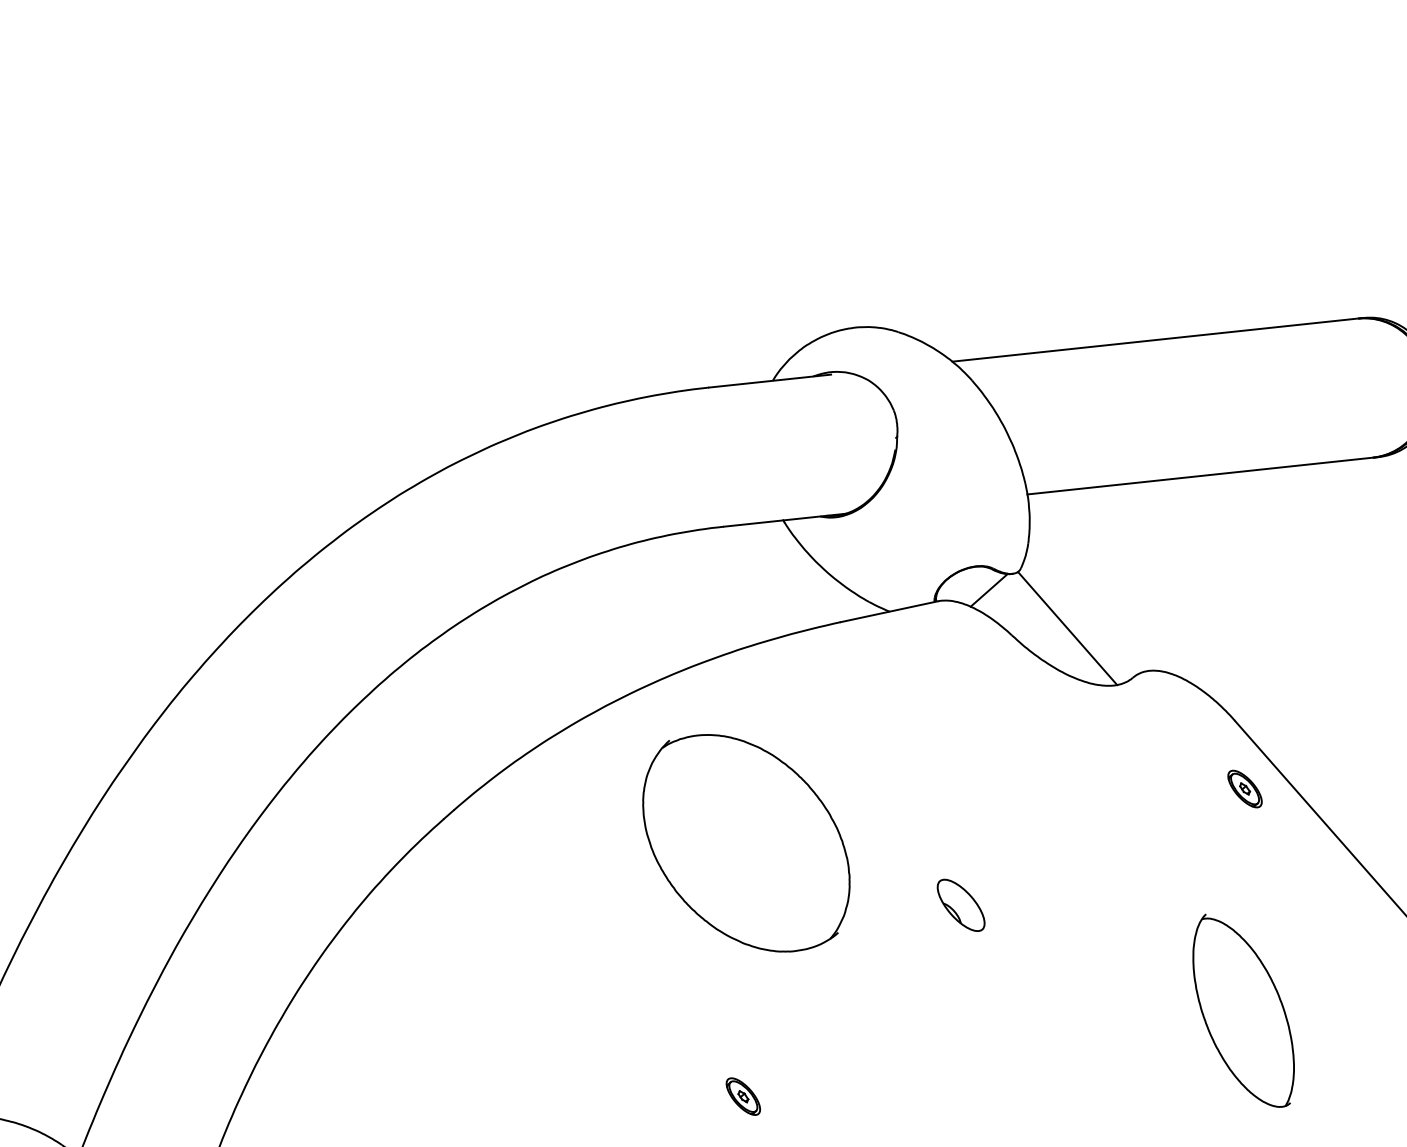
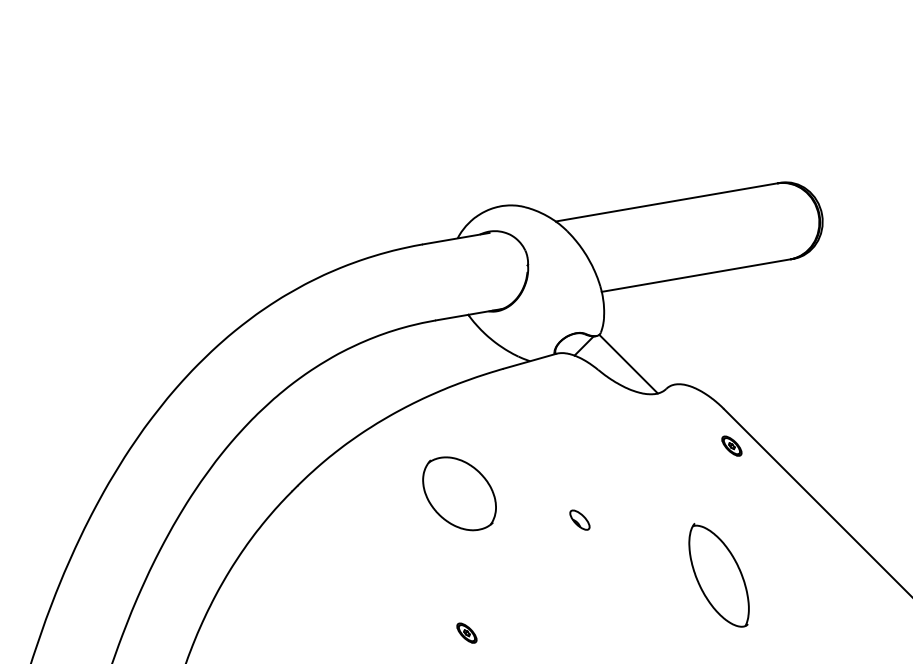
part: (746, 842) -> (459, 493), size x0.62
part: (960, 904) -> (579, 519), size x0.71
part: (1242, 1011) -> (718, 575), moved

